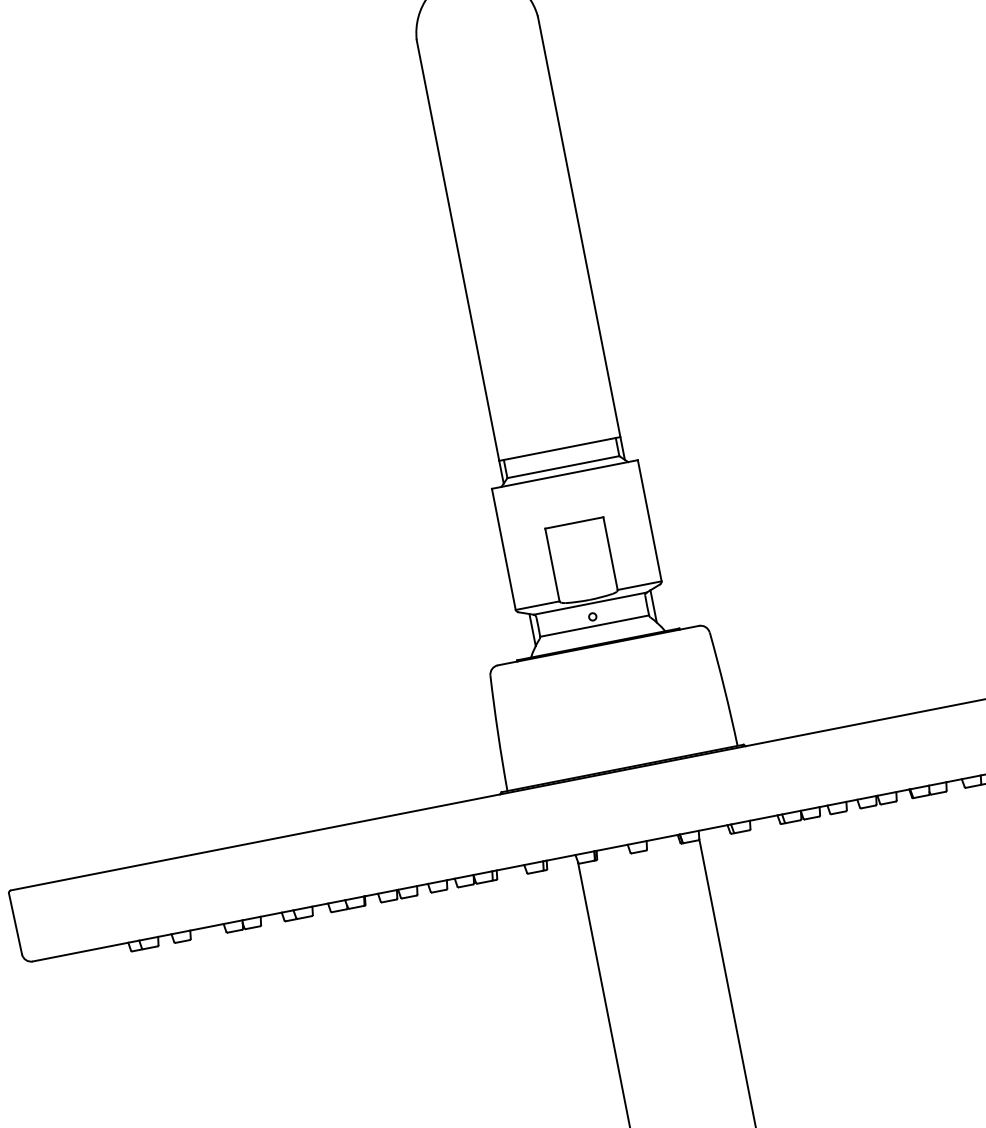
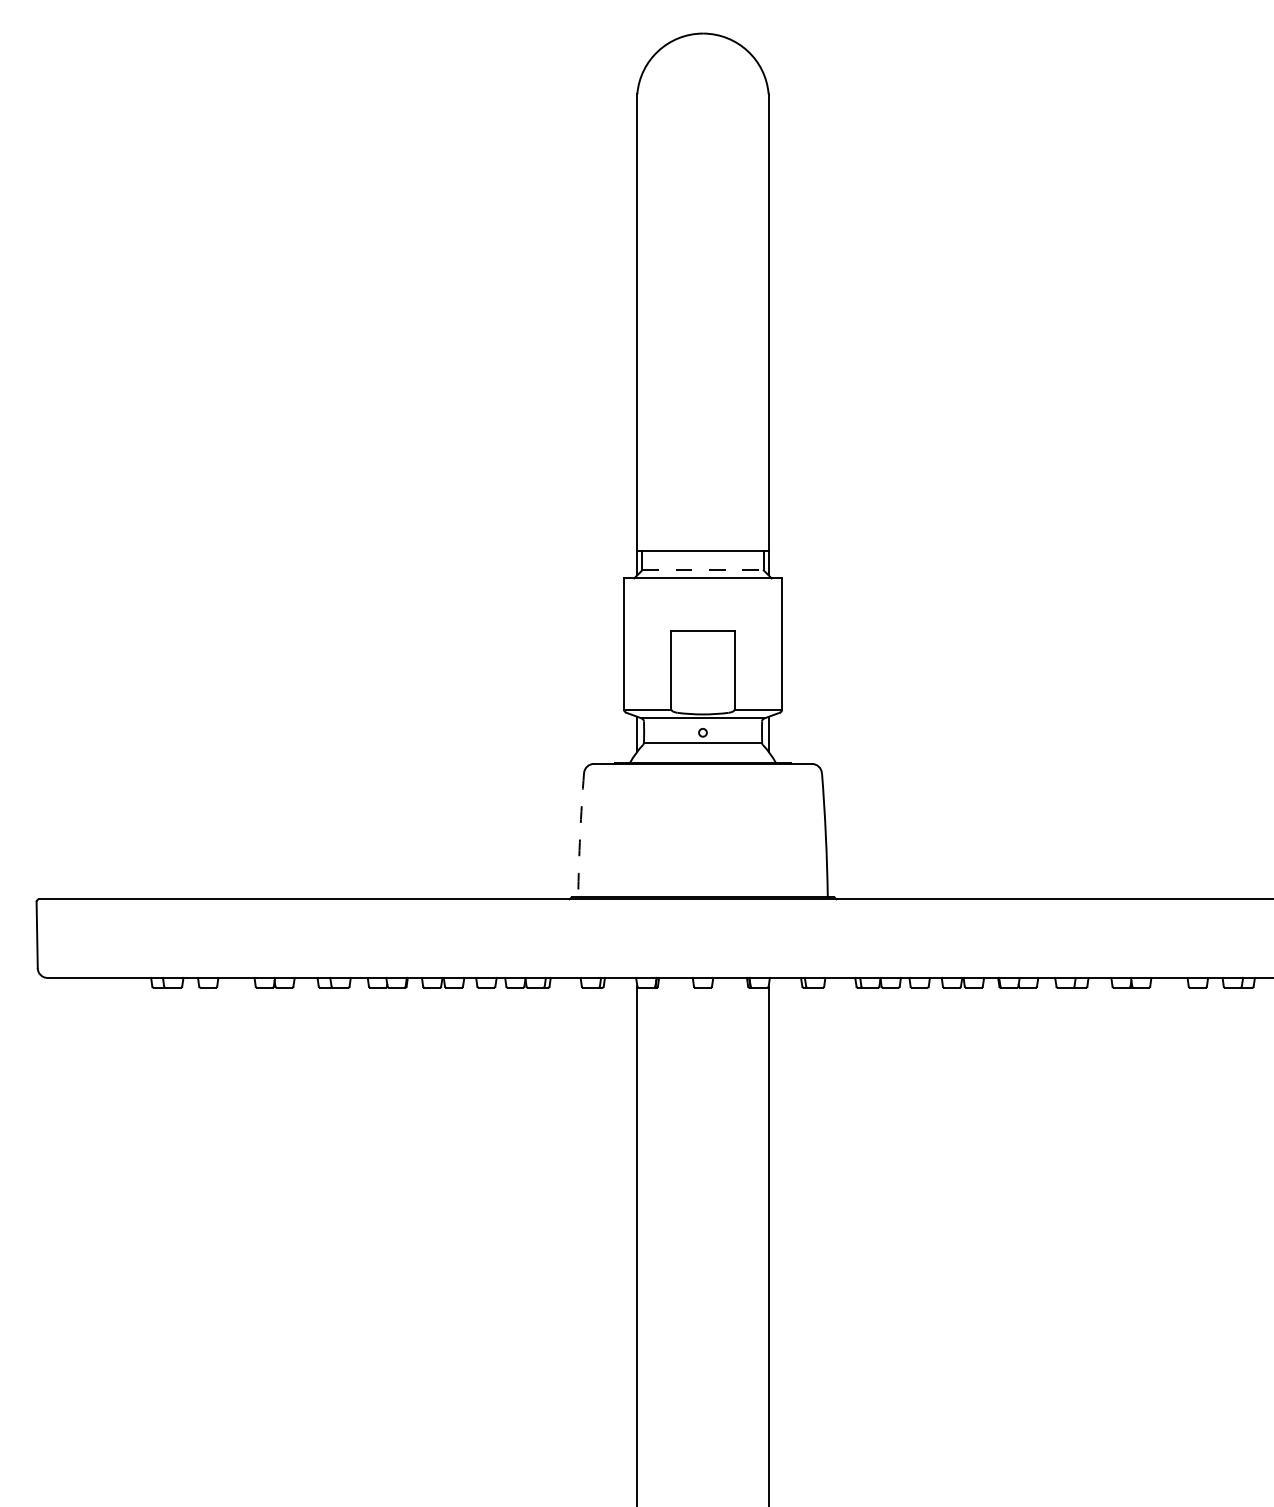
line: (562, 467) -> (702, 570), solid -> dashed
arc: (498, 733) -> (580, 835), solid -> dashed

